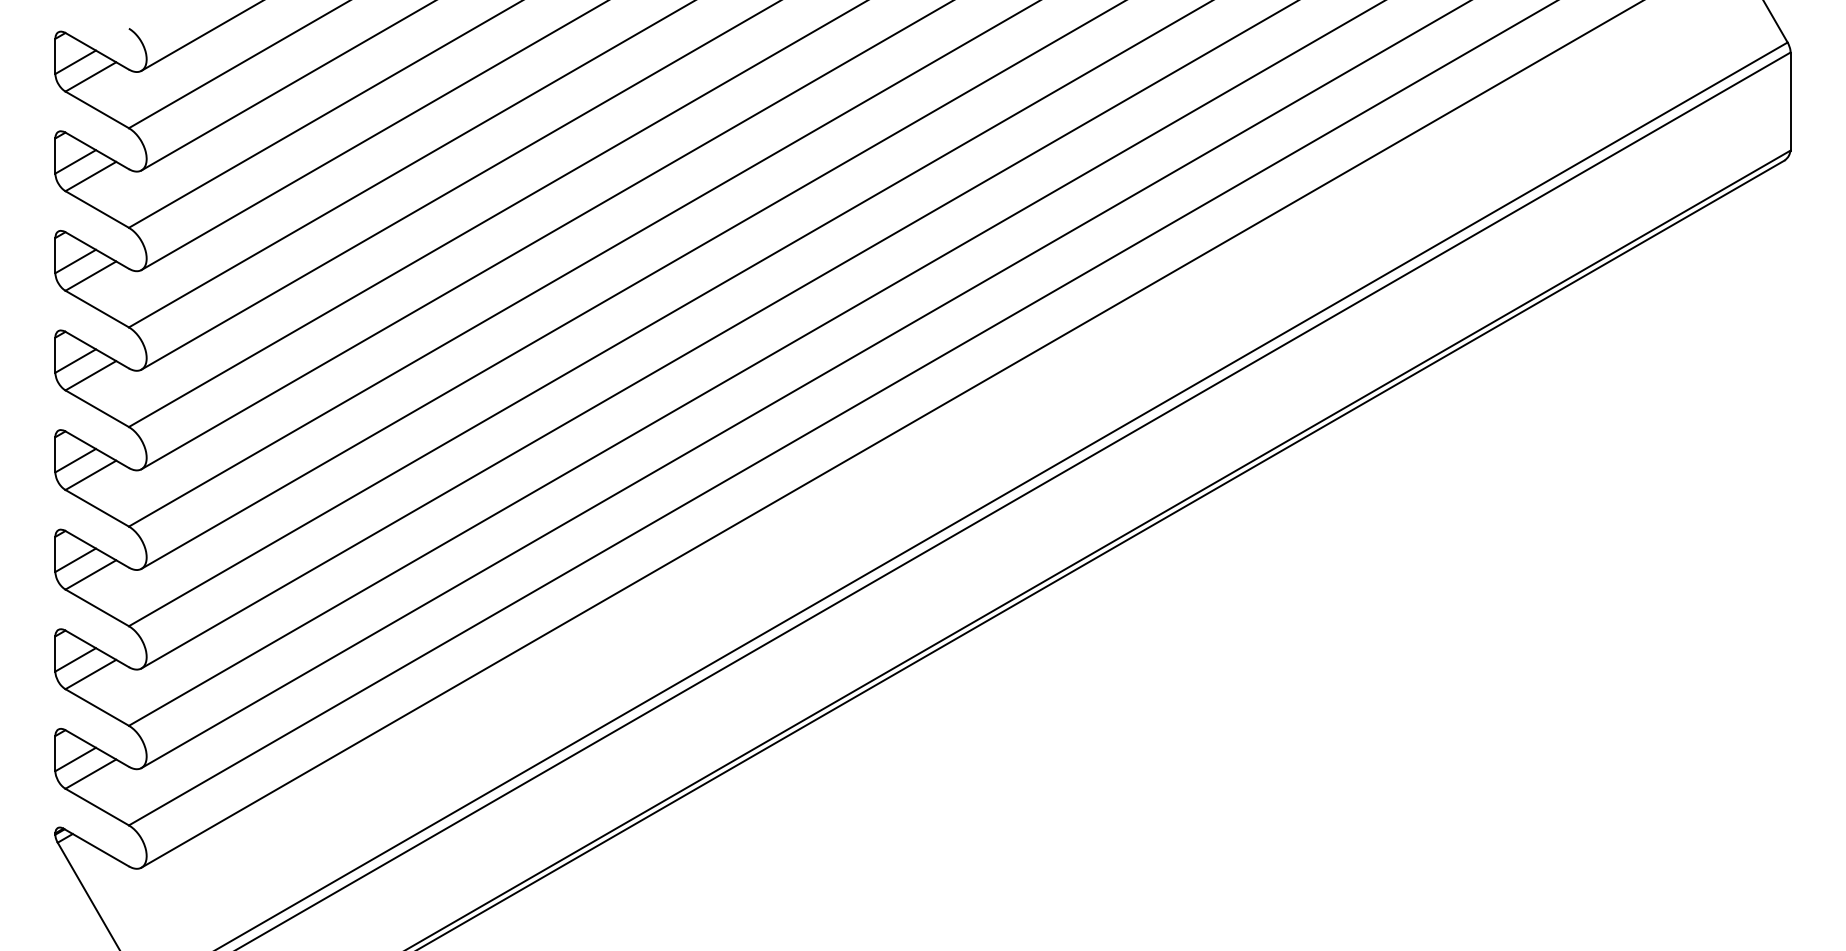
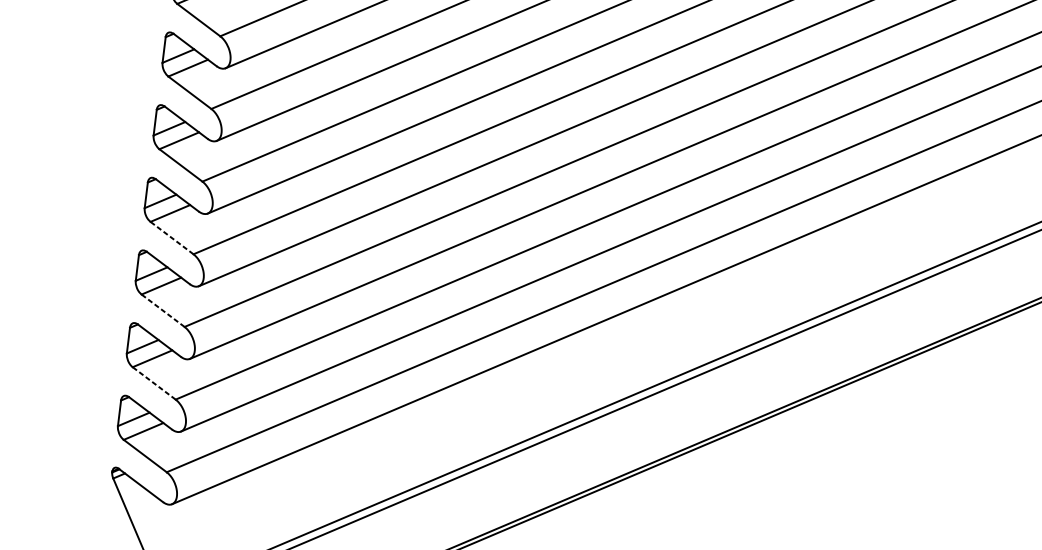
line: (97, 508) -> (172, 238), solid -> dashed
line: (97, 607) -> (163, 310), solid -> dashed
line: (97, 707) -> (154, 383), solid -> dashed

